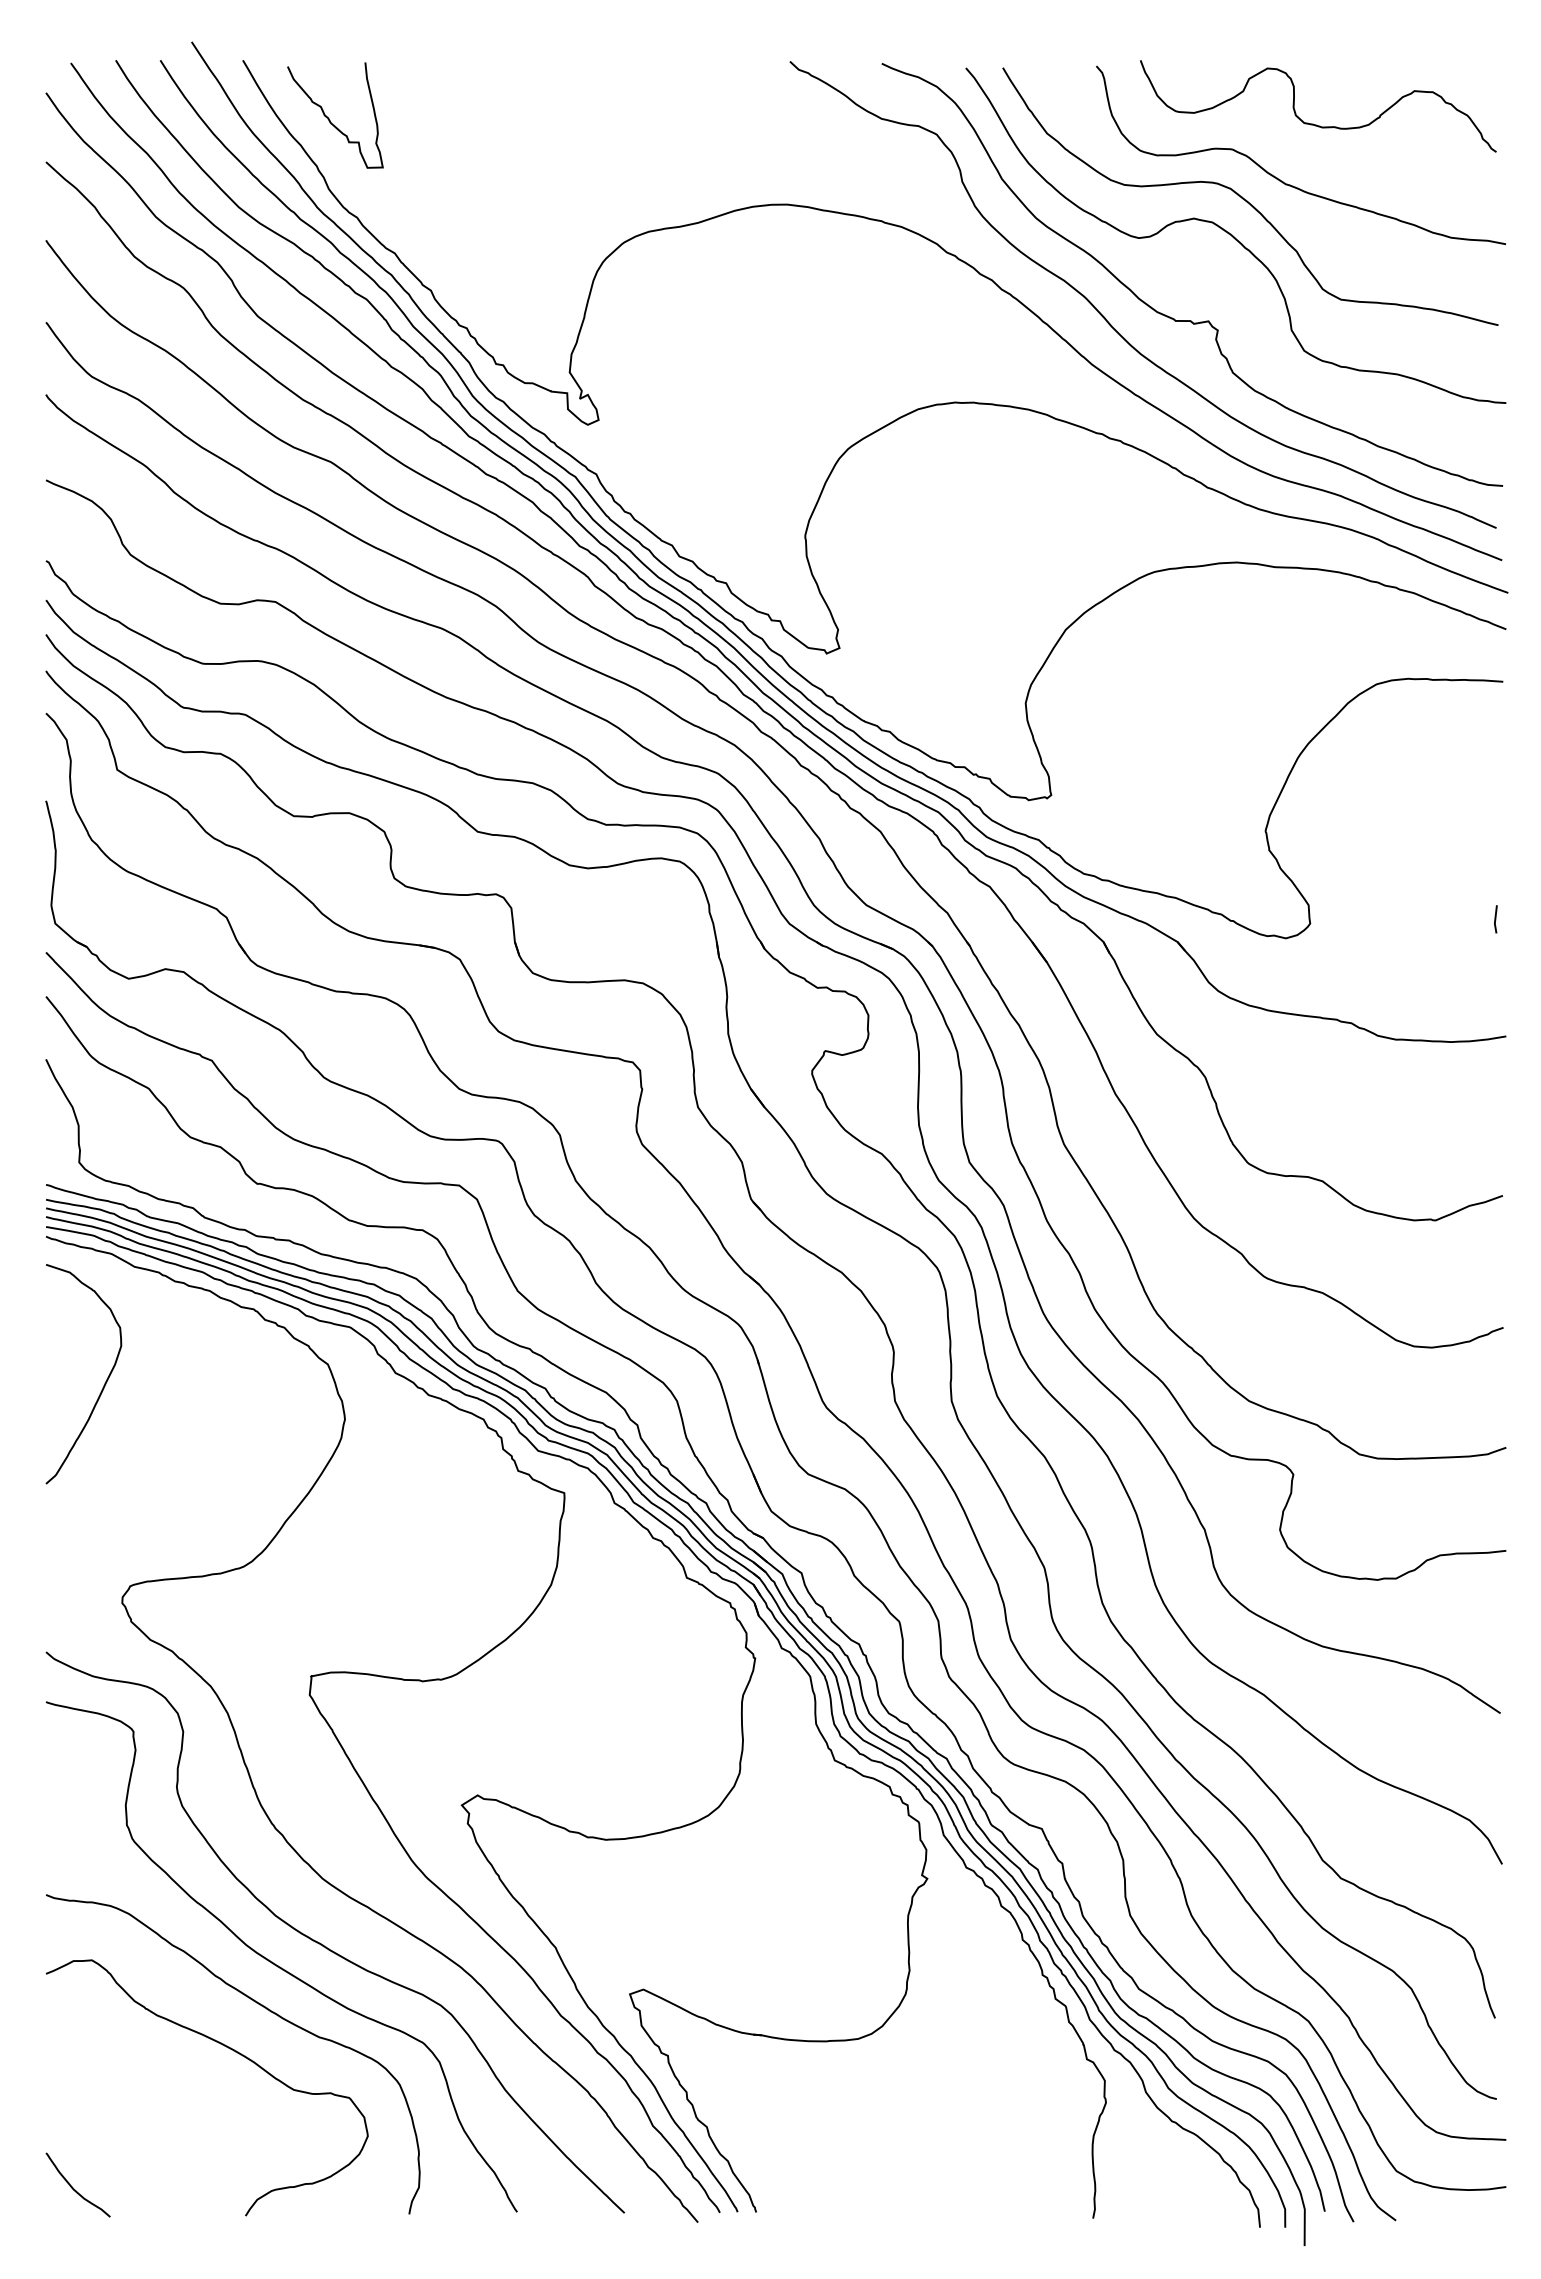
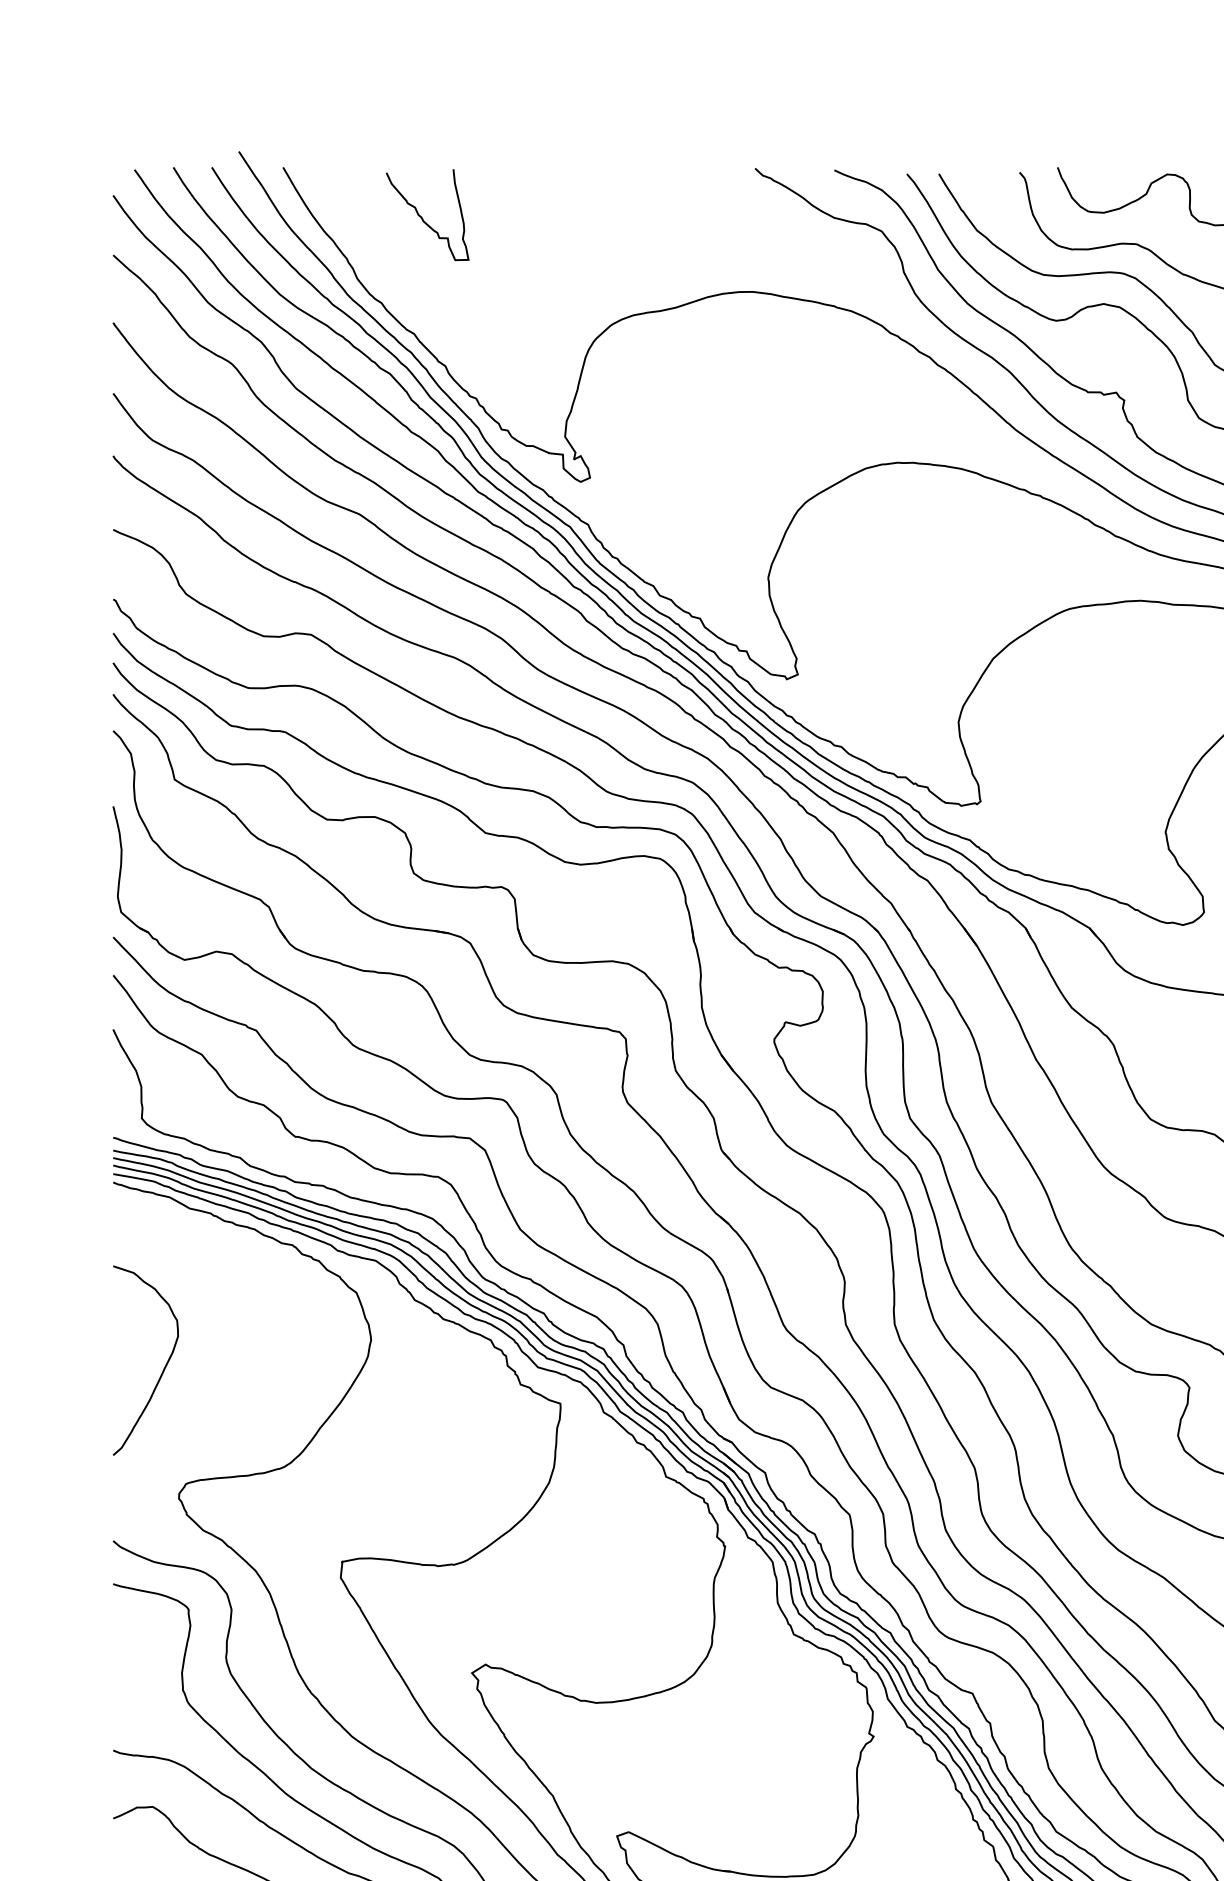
curve: (329, 118) -> (422, 217), moved
curve: (103, 1385) -> (162, 1370), moved

